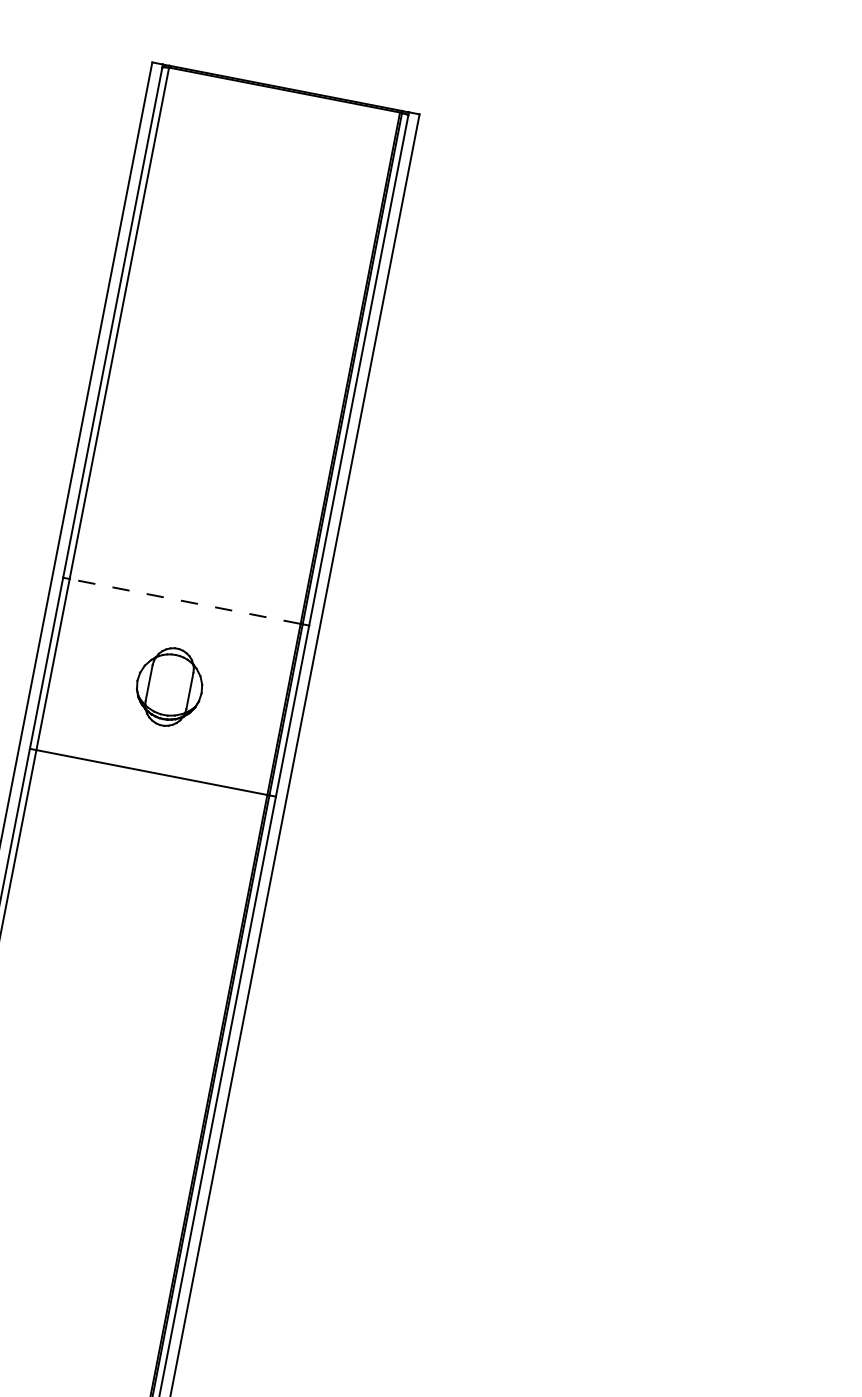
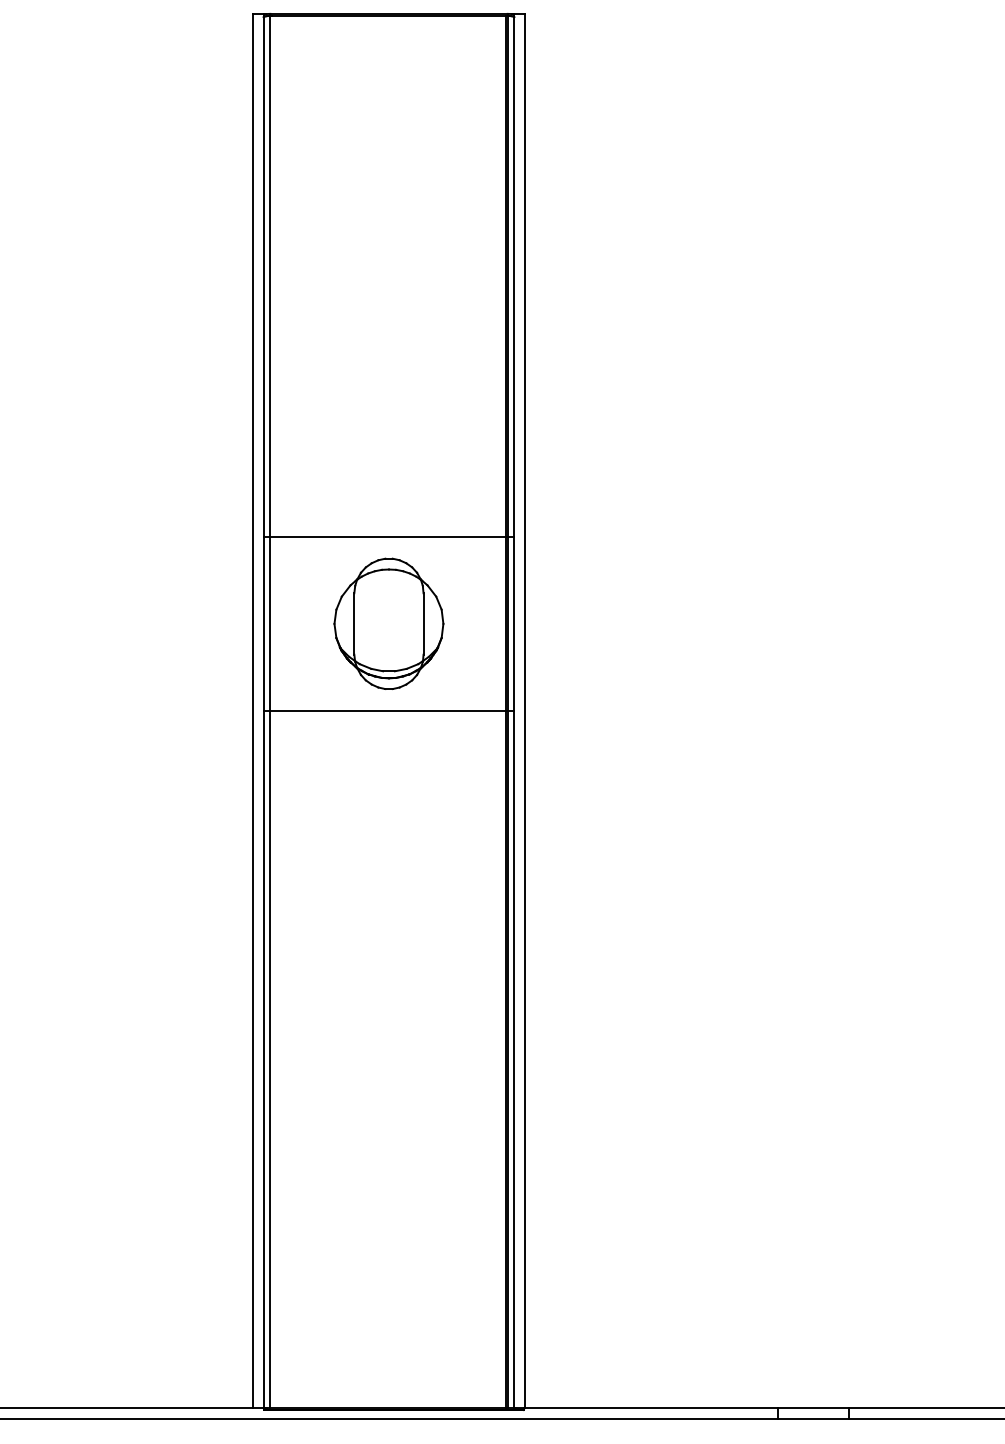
line: (184, 601) -> (387, 536), dashed -> solid
part: (169, 686) -> (388, 623), size x1.67

